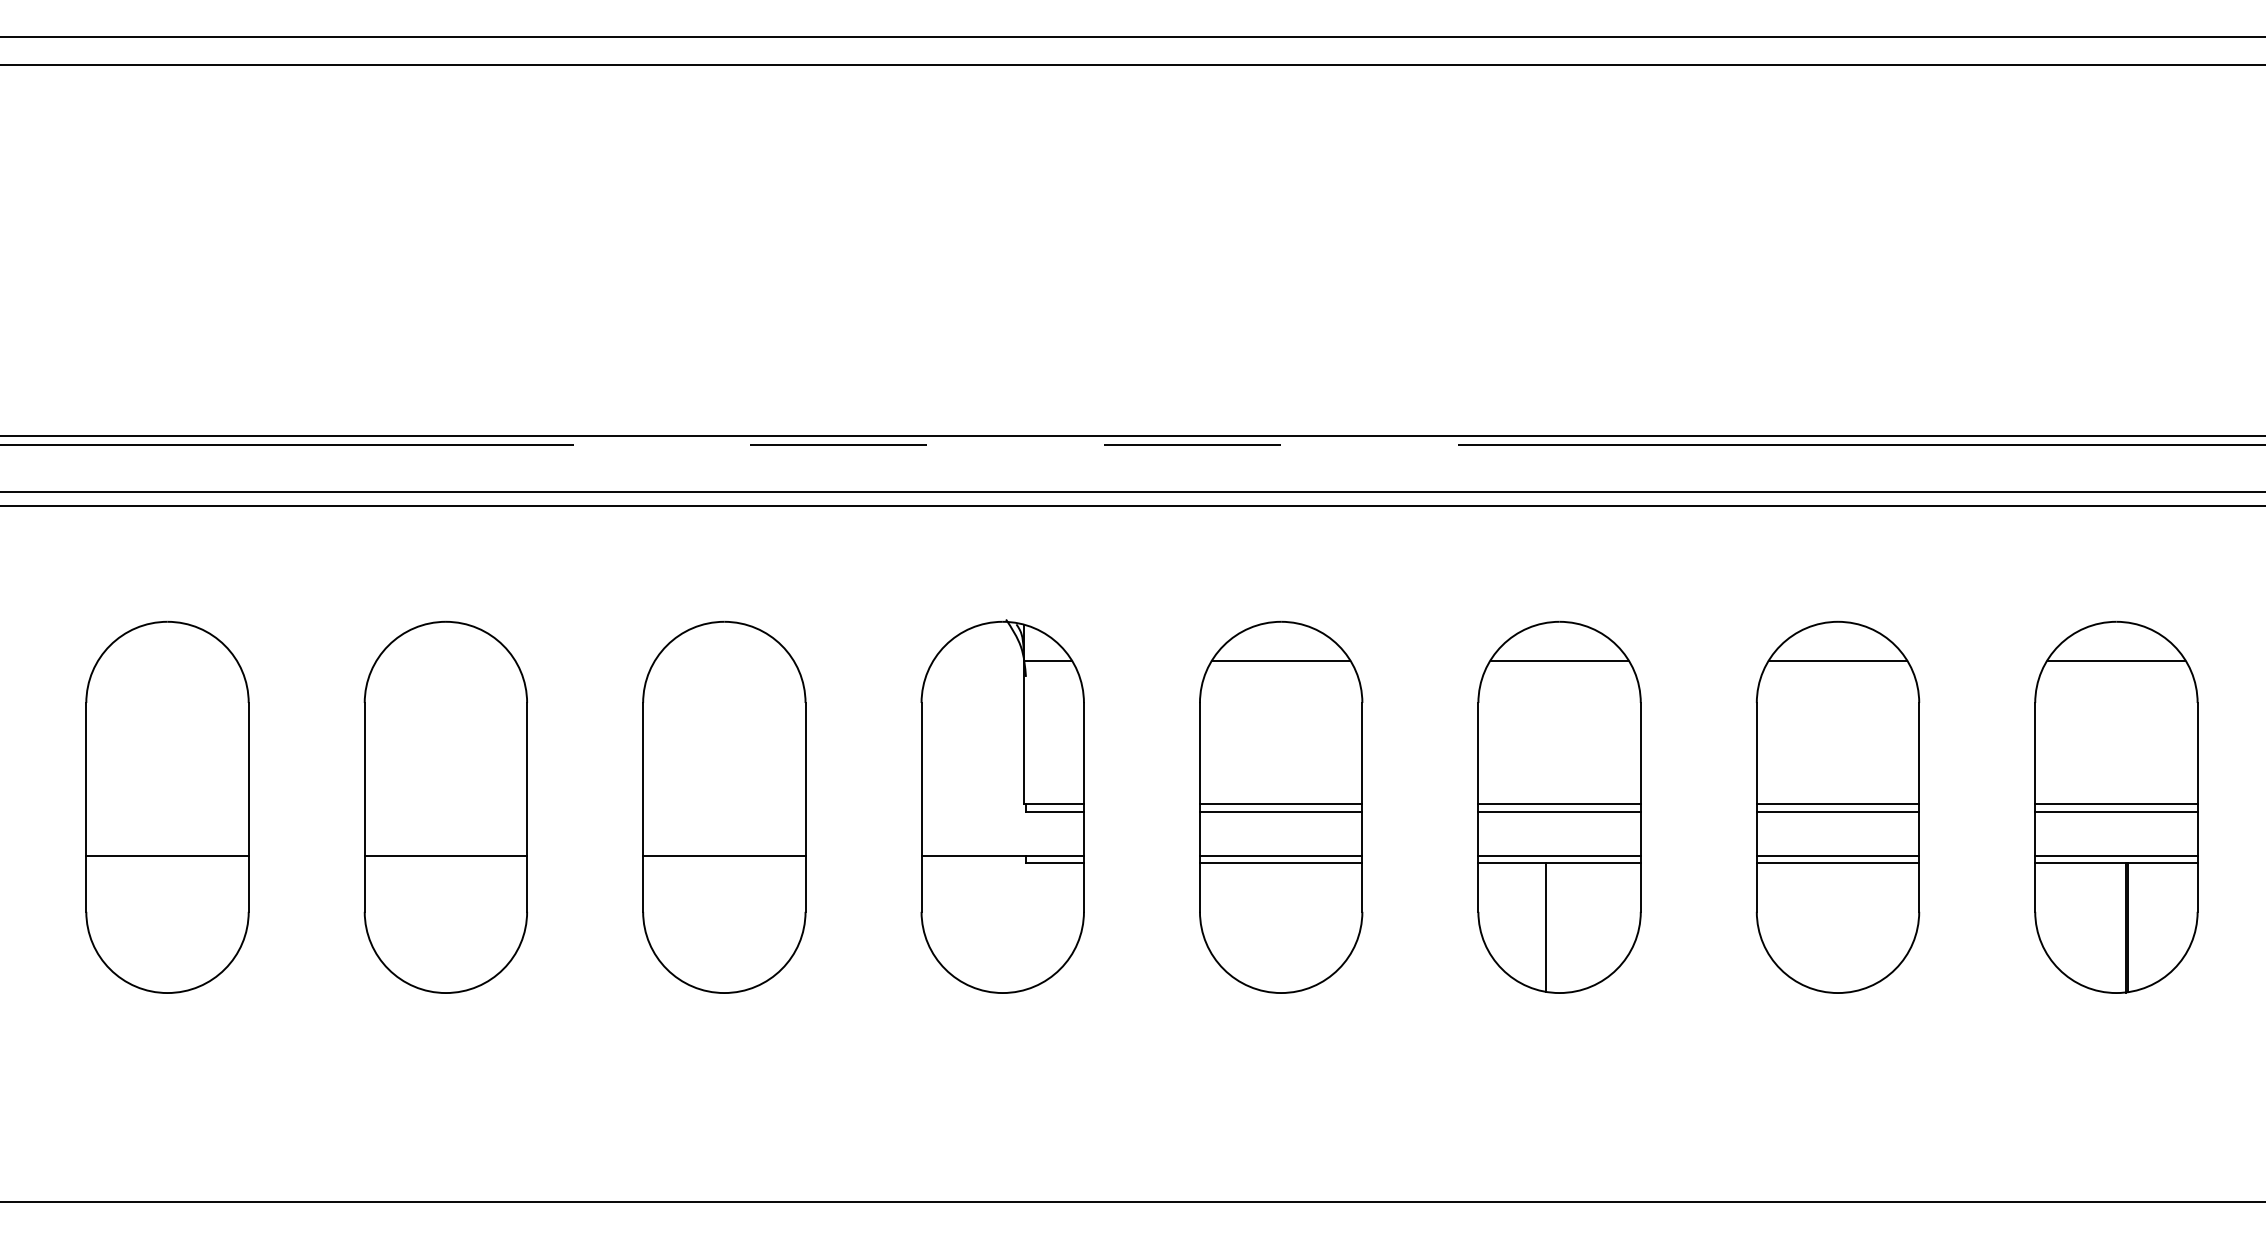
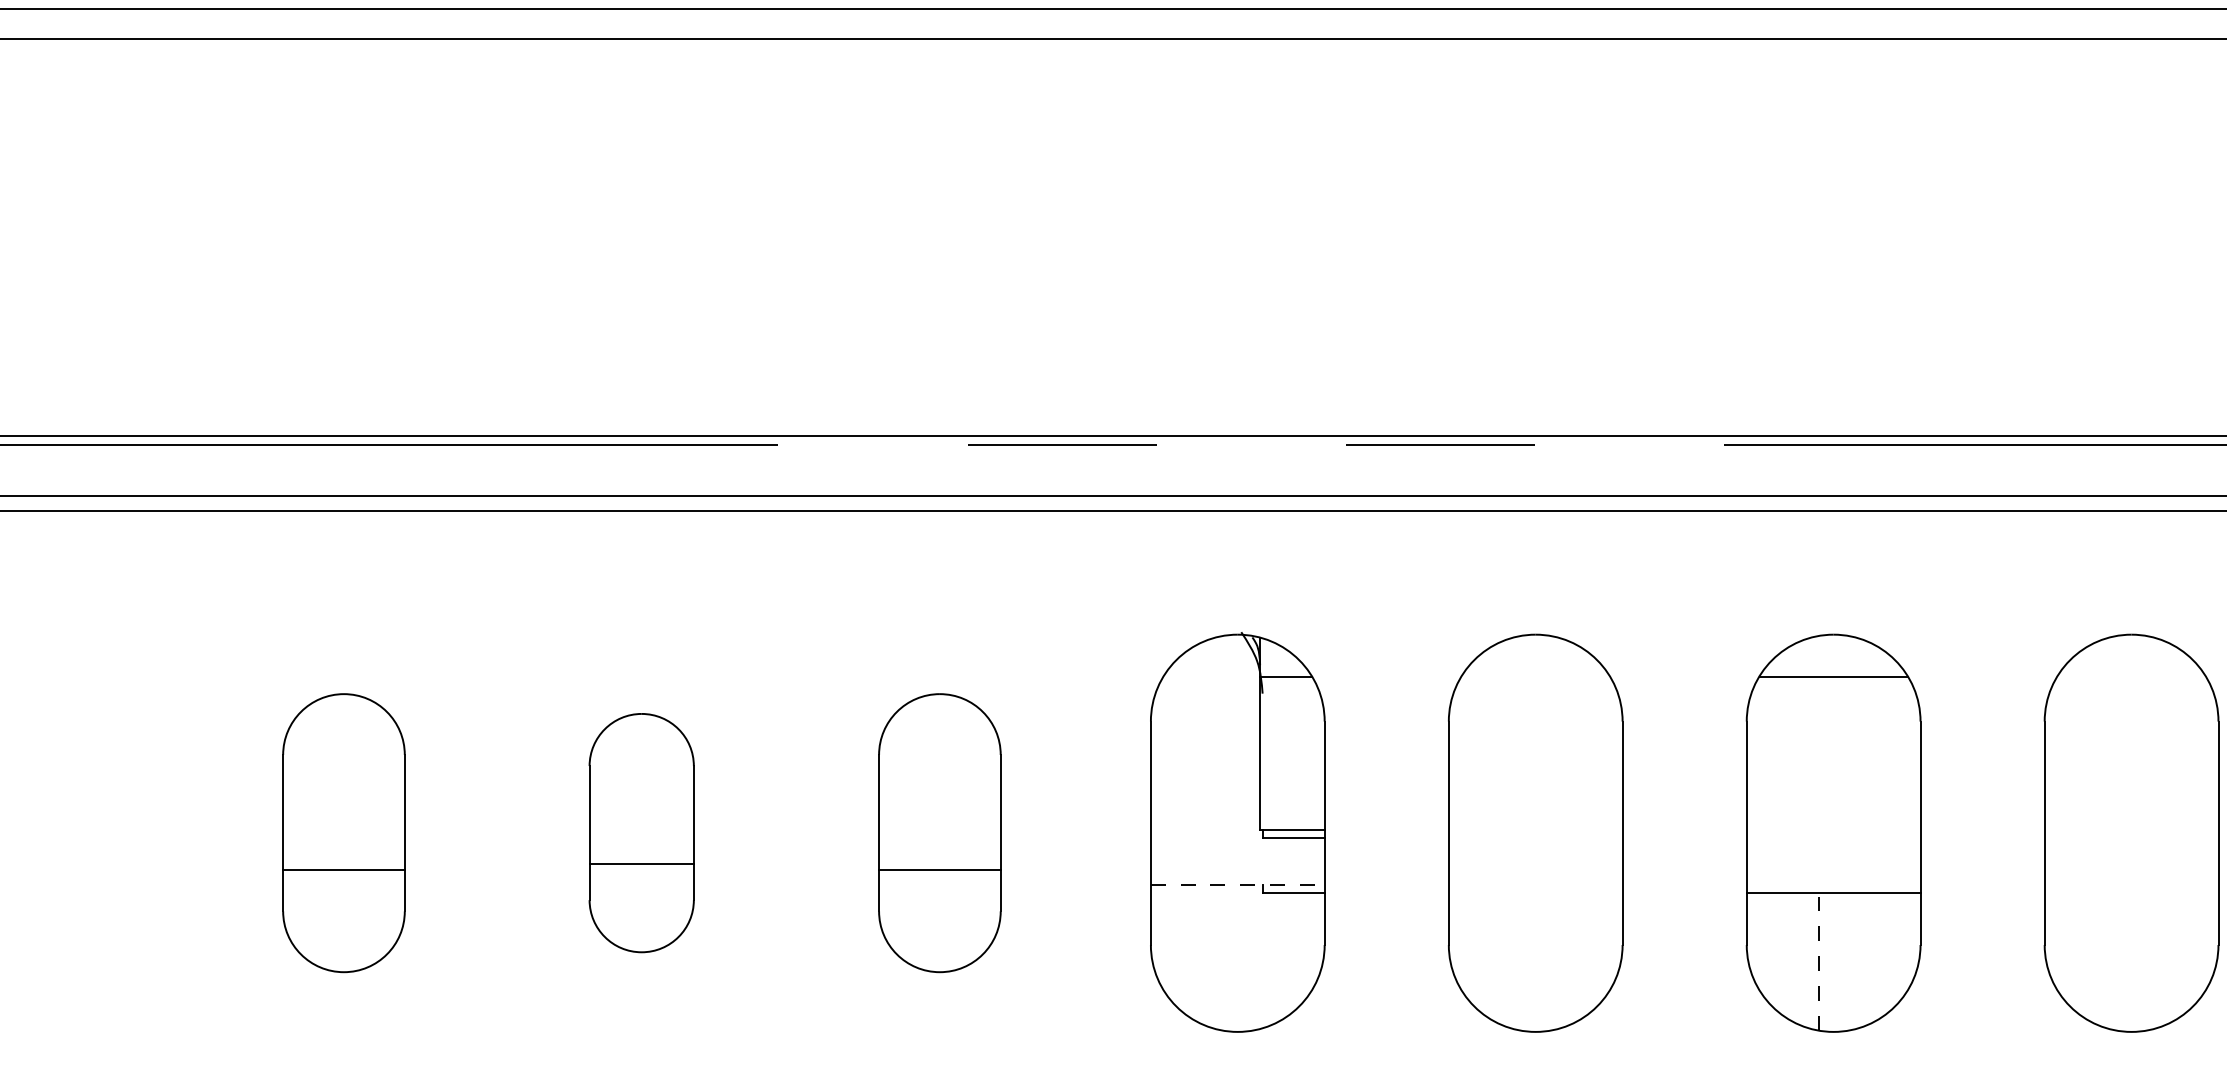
line: (1280, 661) -> (1534, 677), removed
line: (1837, 661) -> (2131, 677), removed
line: (1280, 803) -> (1534, 829), removed
line: (1559, 803) -> (1833, 829), removed
line: (1837, 803) -> (2131, 829), removed
part: (167, 806) -> (343, 832), size x0.7
part: (445, 806) -> (641, 832), size x0.6
part: (724, 806) -> (940, 832), size x0.7
line: (1280, 812) -> (1534, 838), removed
line: (1559, 812) -> (1833, 838), removed
line: (1837, 812) -> (2131, 838), removed
line: (1003, 856) -> (1238, 885), solid -> dashed
line: (1280, 856) -> (1534, 885), removed
line: (1559, 856) -> (1833, 885), removed
line: (1837, 856) -> (2131, 885), removed
line: (1280, 863) -> (1534, 893), removed
line: (1837, 863) -> (2131, 893), removed
line: (1545, 926) -> (1818, 960), solid -> dashed

